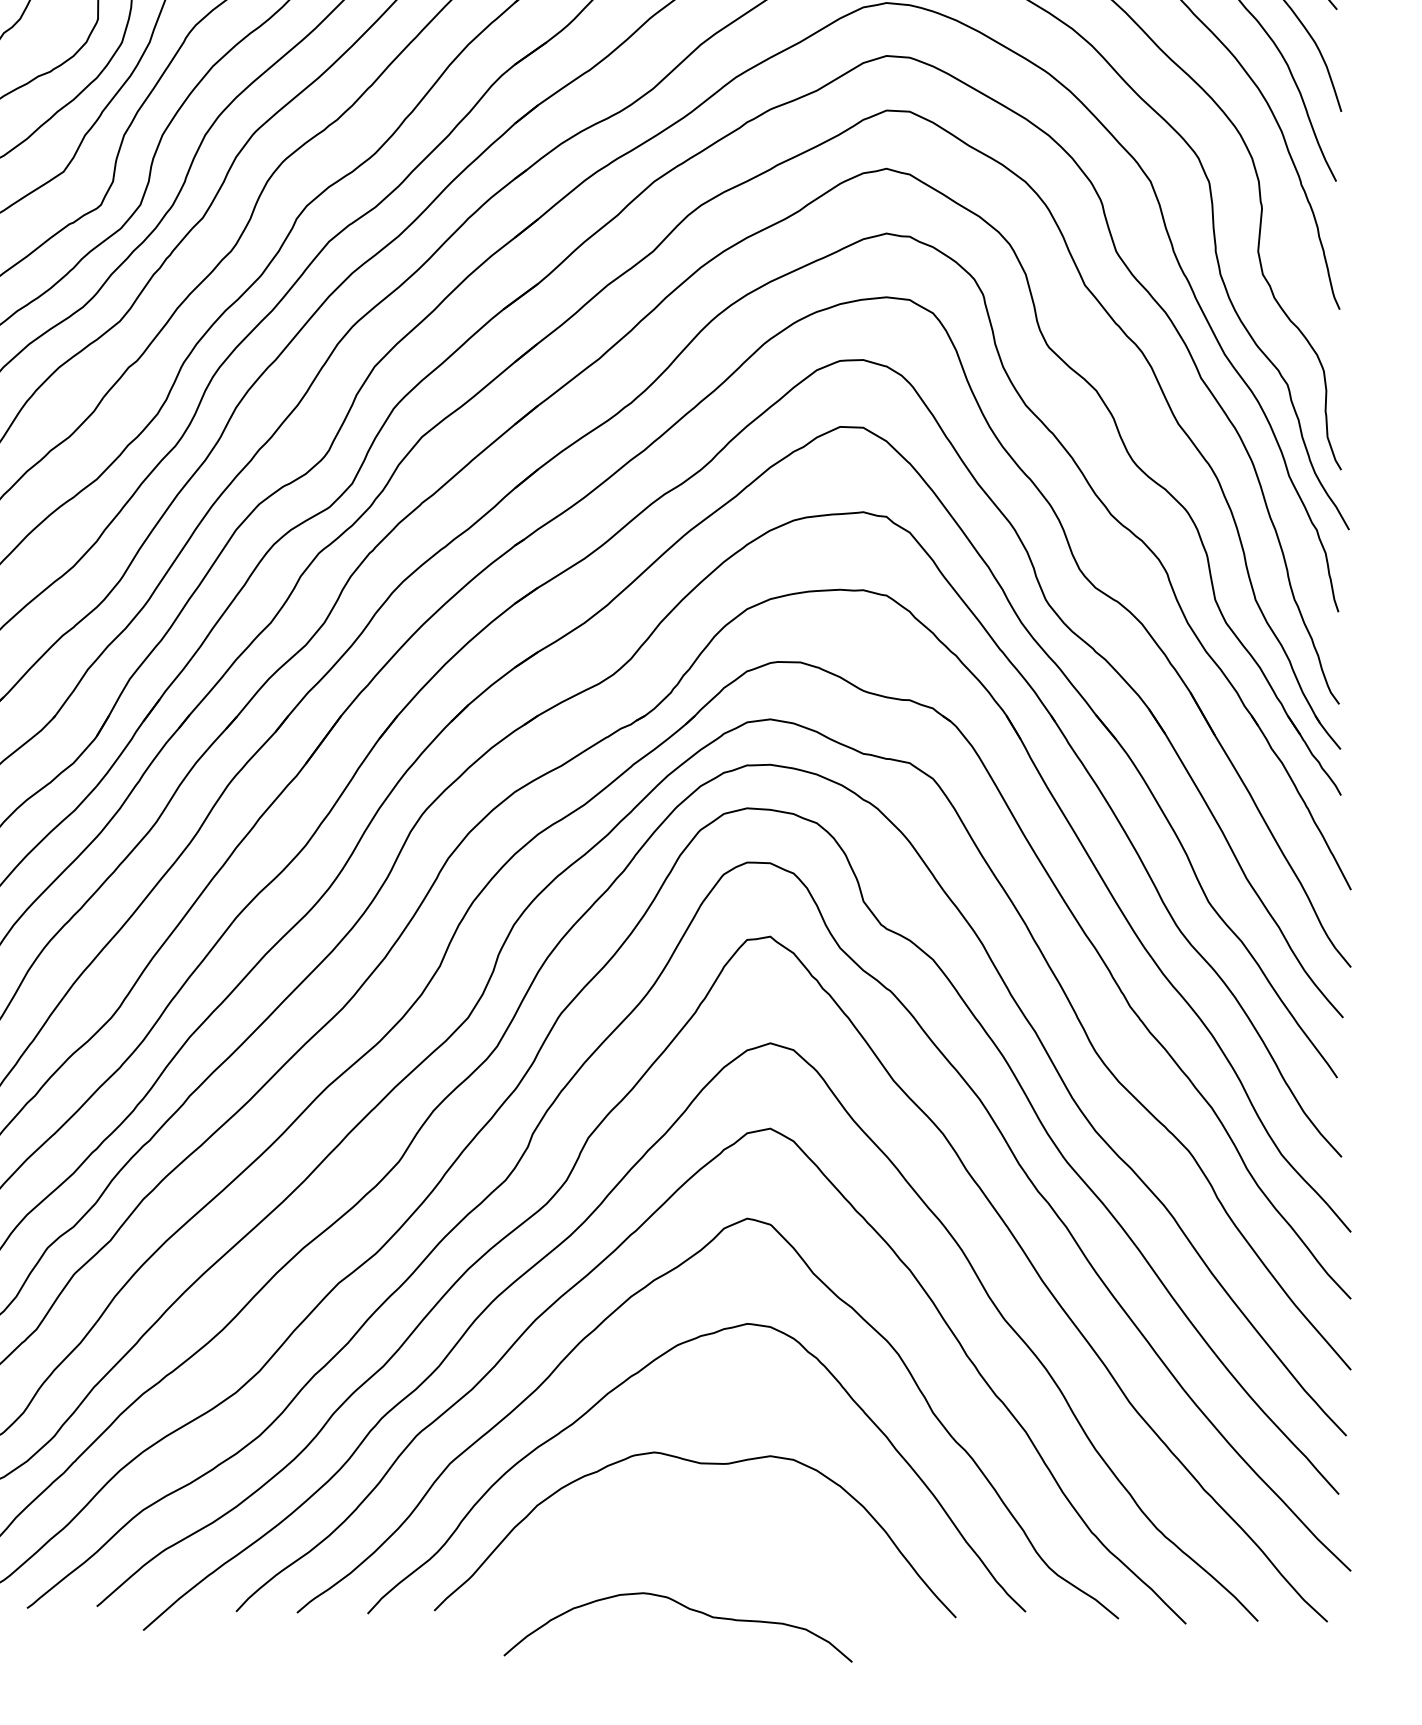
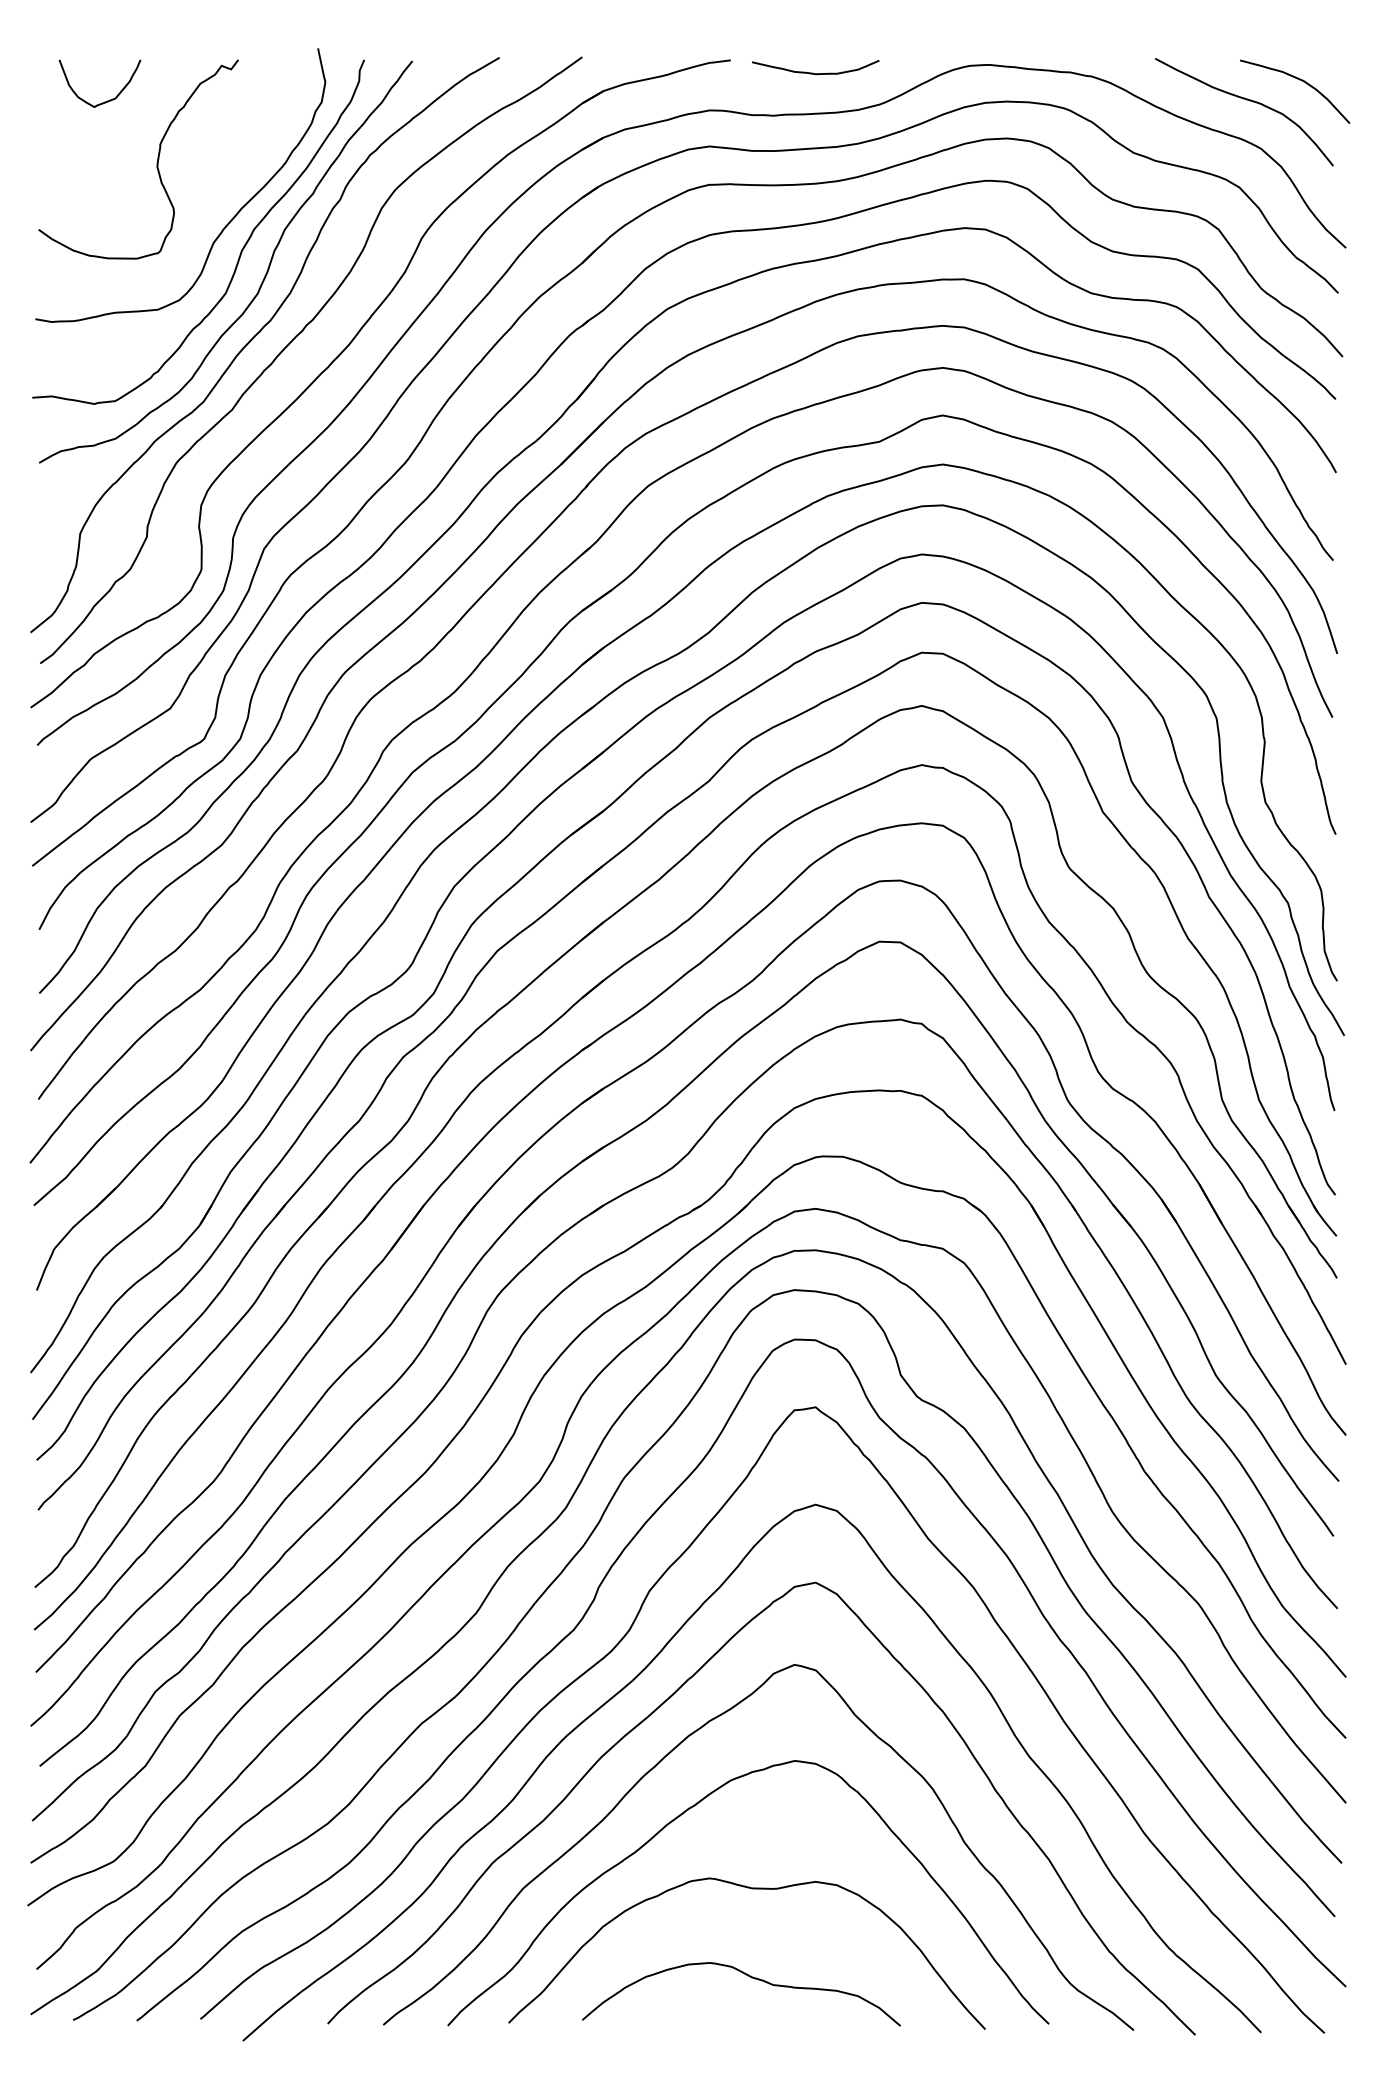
curve: (686, 1609) -> (749, 1977), moved

